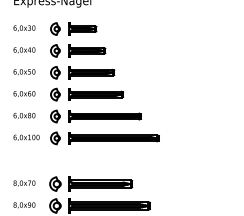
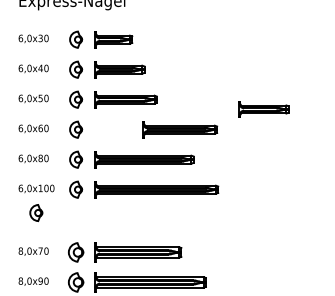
part: (192, 79) -> (264, 108), added
part: (96, 94) -> (180, 129), moved
part: (26, 155) -> (36, 213), added

